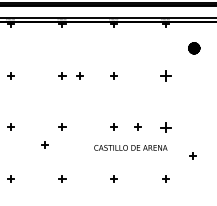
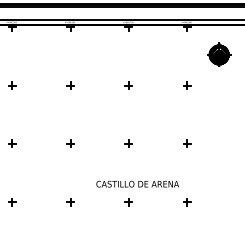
part: (194, 48) -> (219, 54), size x1.67
part: (80, 75) -> (90, 85), removed
part: (166, 75) -> (187, 85), size x0.62
part: (137, 126) -> (155, 143), removed
part: (166, 126) -> (187, 143), size x0.62
part: (44, 145) -> (50, 164), removed
text: (130, 147) -> (137, 183), moved
part: (193, 156) -> (218, 176), removed

